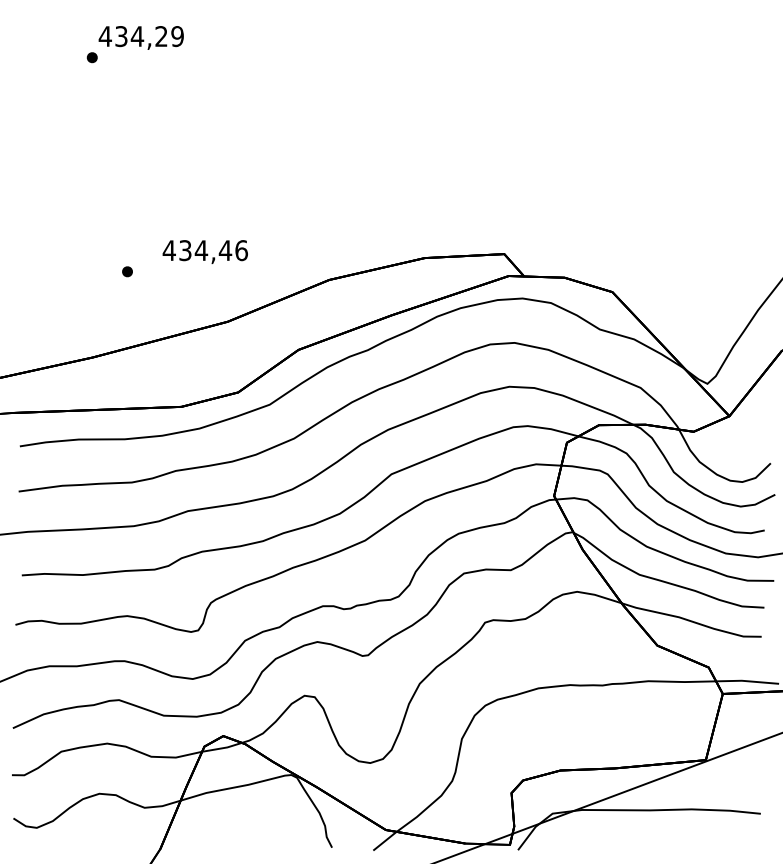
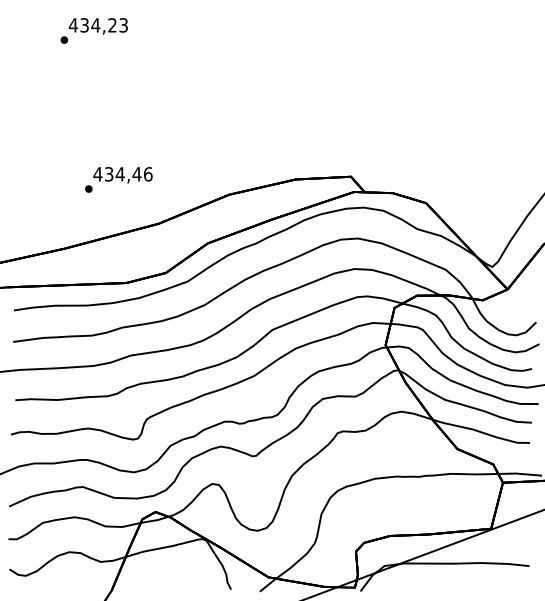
text: (177, 36) -> (123, 25), 434,29 -> 434,23
text: (204, 252) -> (122, 175), moved

